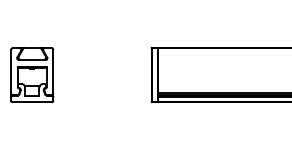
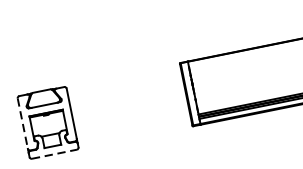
line: (11, 71) -> (23, 123), solid -> dashed
line: (32, 102) -> (54, 154), solid -> dashed

